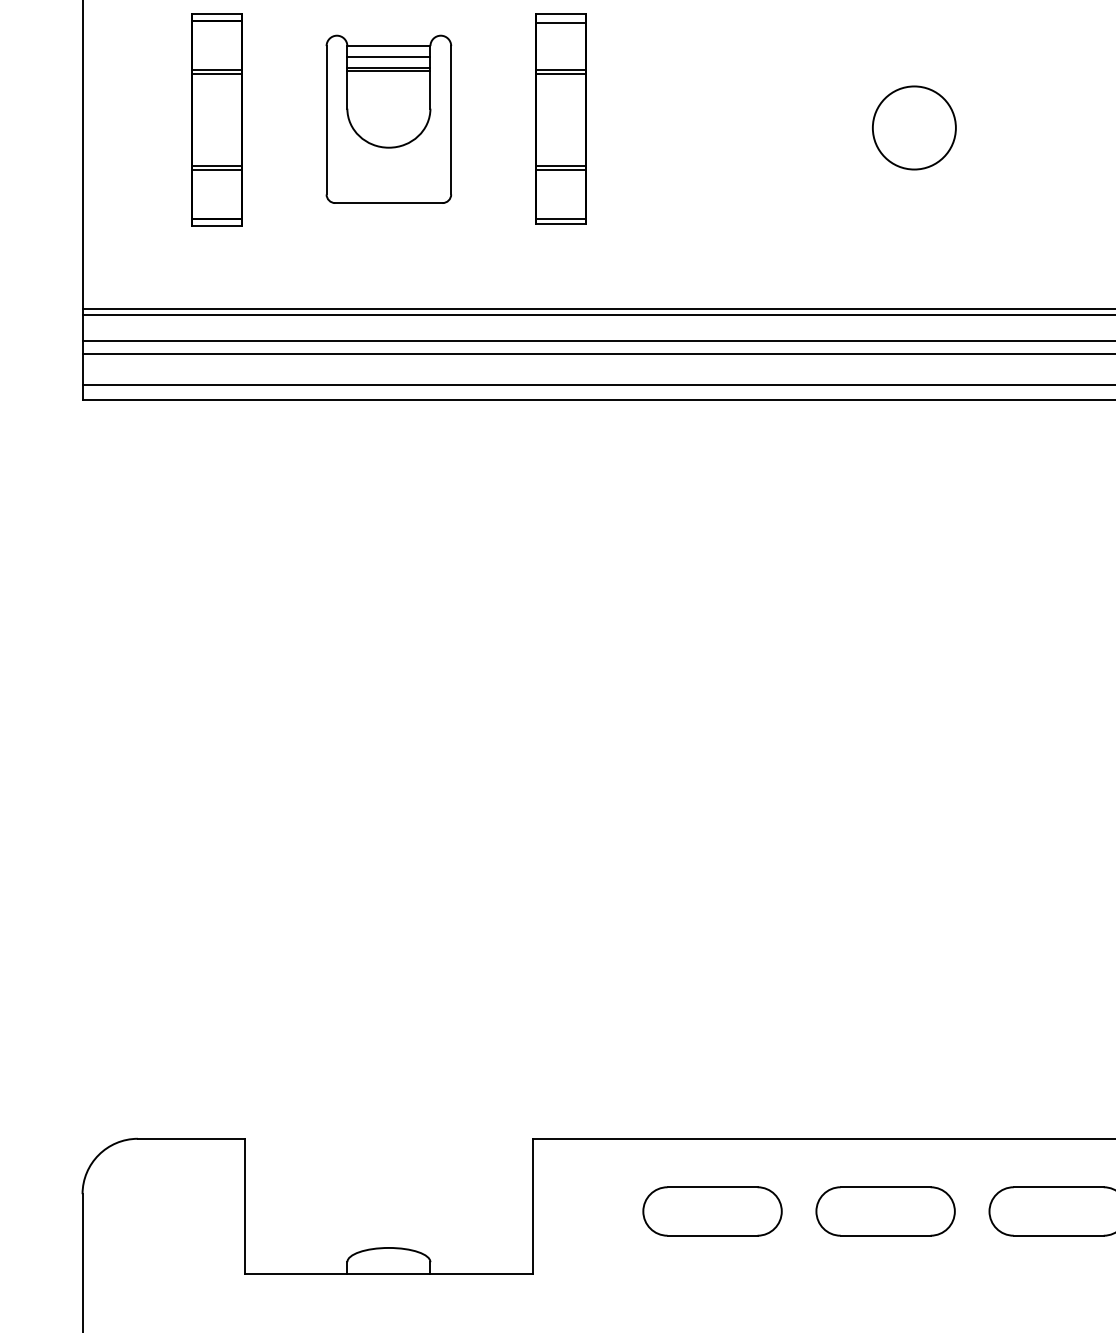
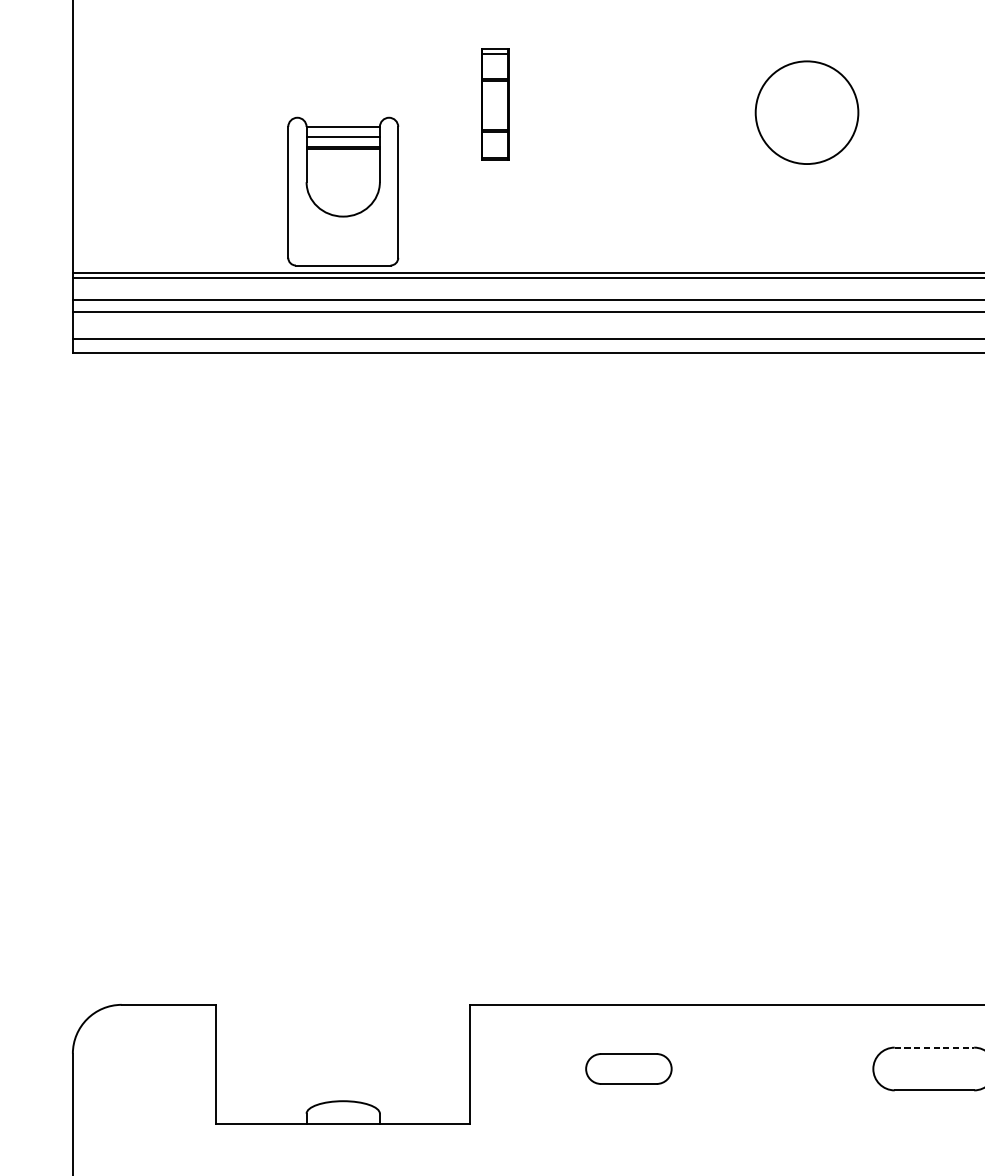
part: (388, 118) -> (342, 190), moved
part: (560, 118) -> (494, 104), size x0.6
part: (216, 119) -> (191, 105), removed
circle: (913, 127) -> (806, 112), size x1.4
line: (1059, 1187) -> (935, 1047), solid -> dashed
part: (712, 1211) -> (628, 1069), size x0.7
part: (885, 1211) -> (781, 1069), removed

